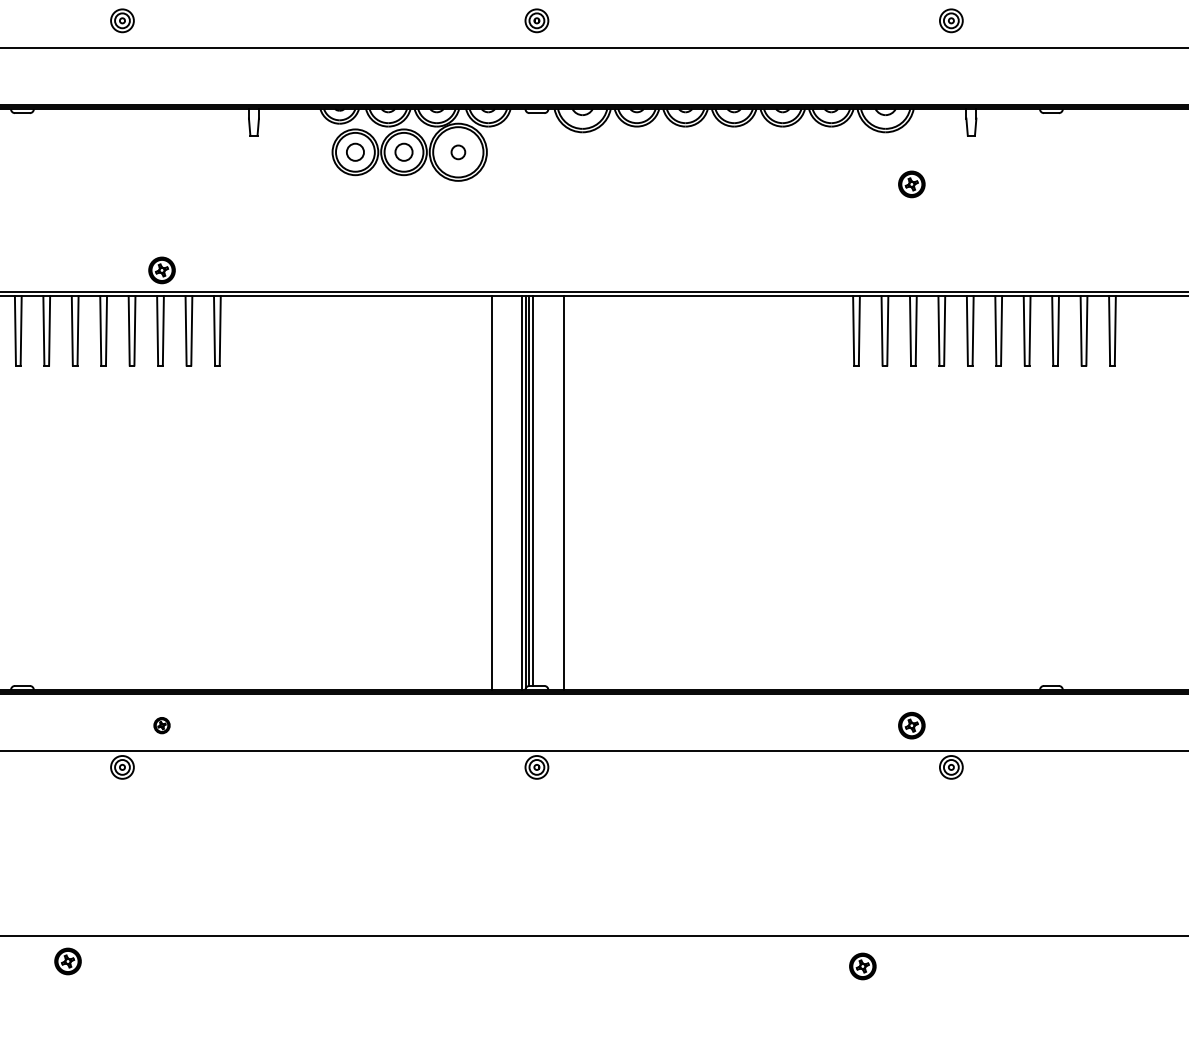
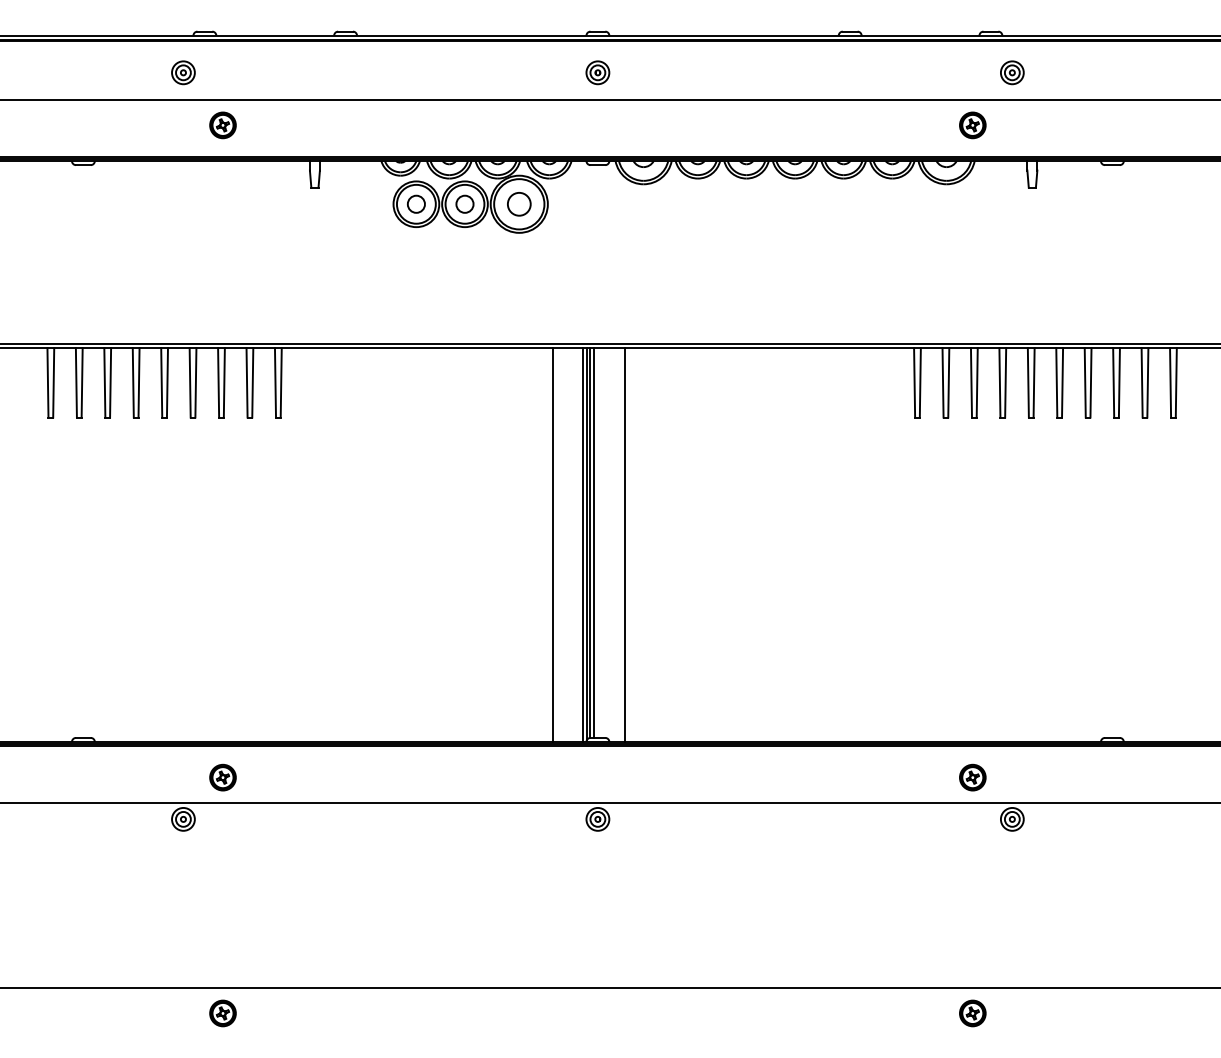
circle: (458, 152) -> (519, 204), size x1.67
part: (911, 184) -> (972, 125), moved
part: (161, 270) -> (222, 125), moved
part: (161, 725) -> (222, 777), size x1.67
part: (67, 961) -> (222, 1013), moved
part: (862, 966) -> (972, 1013), moved

